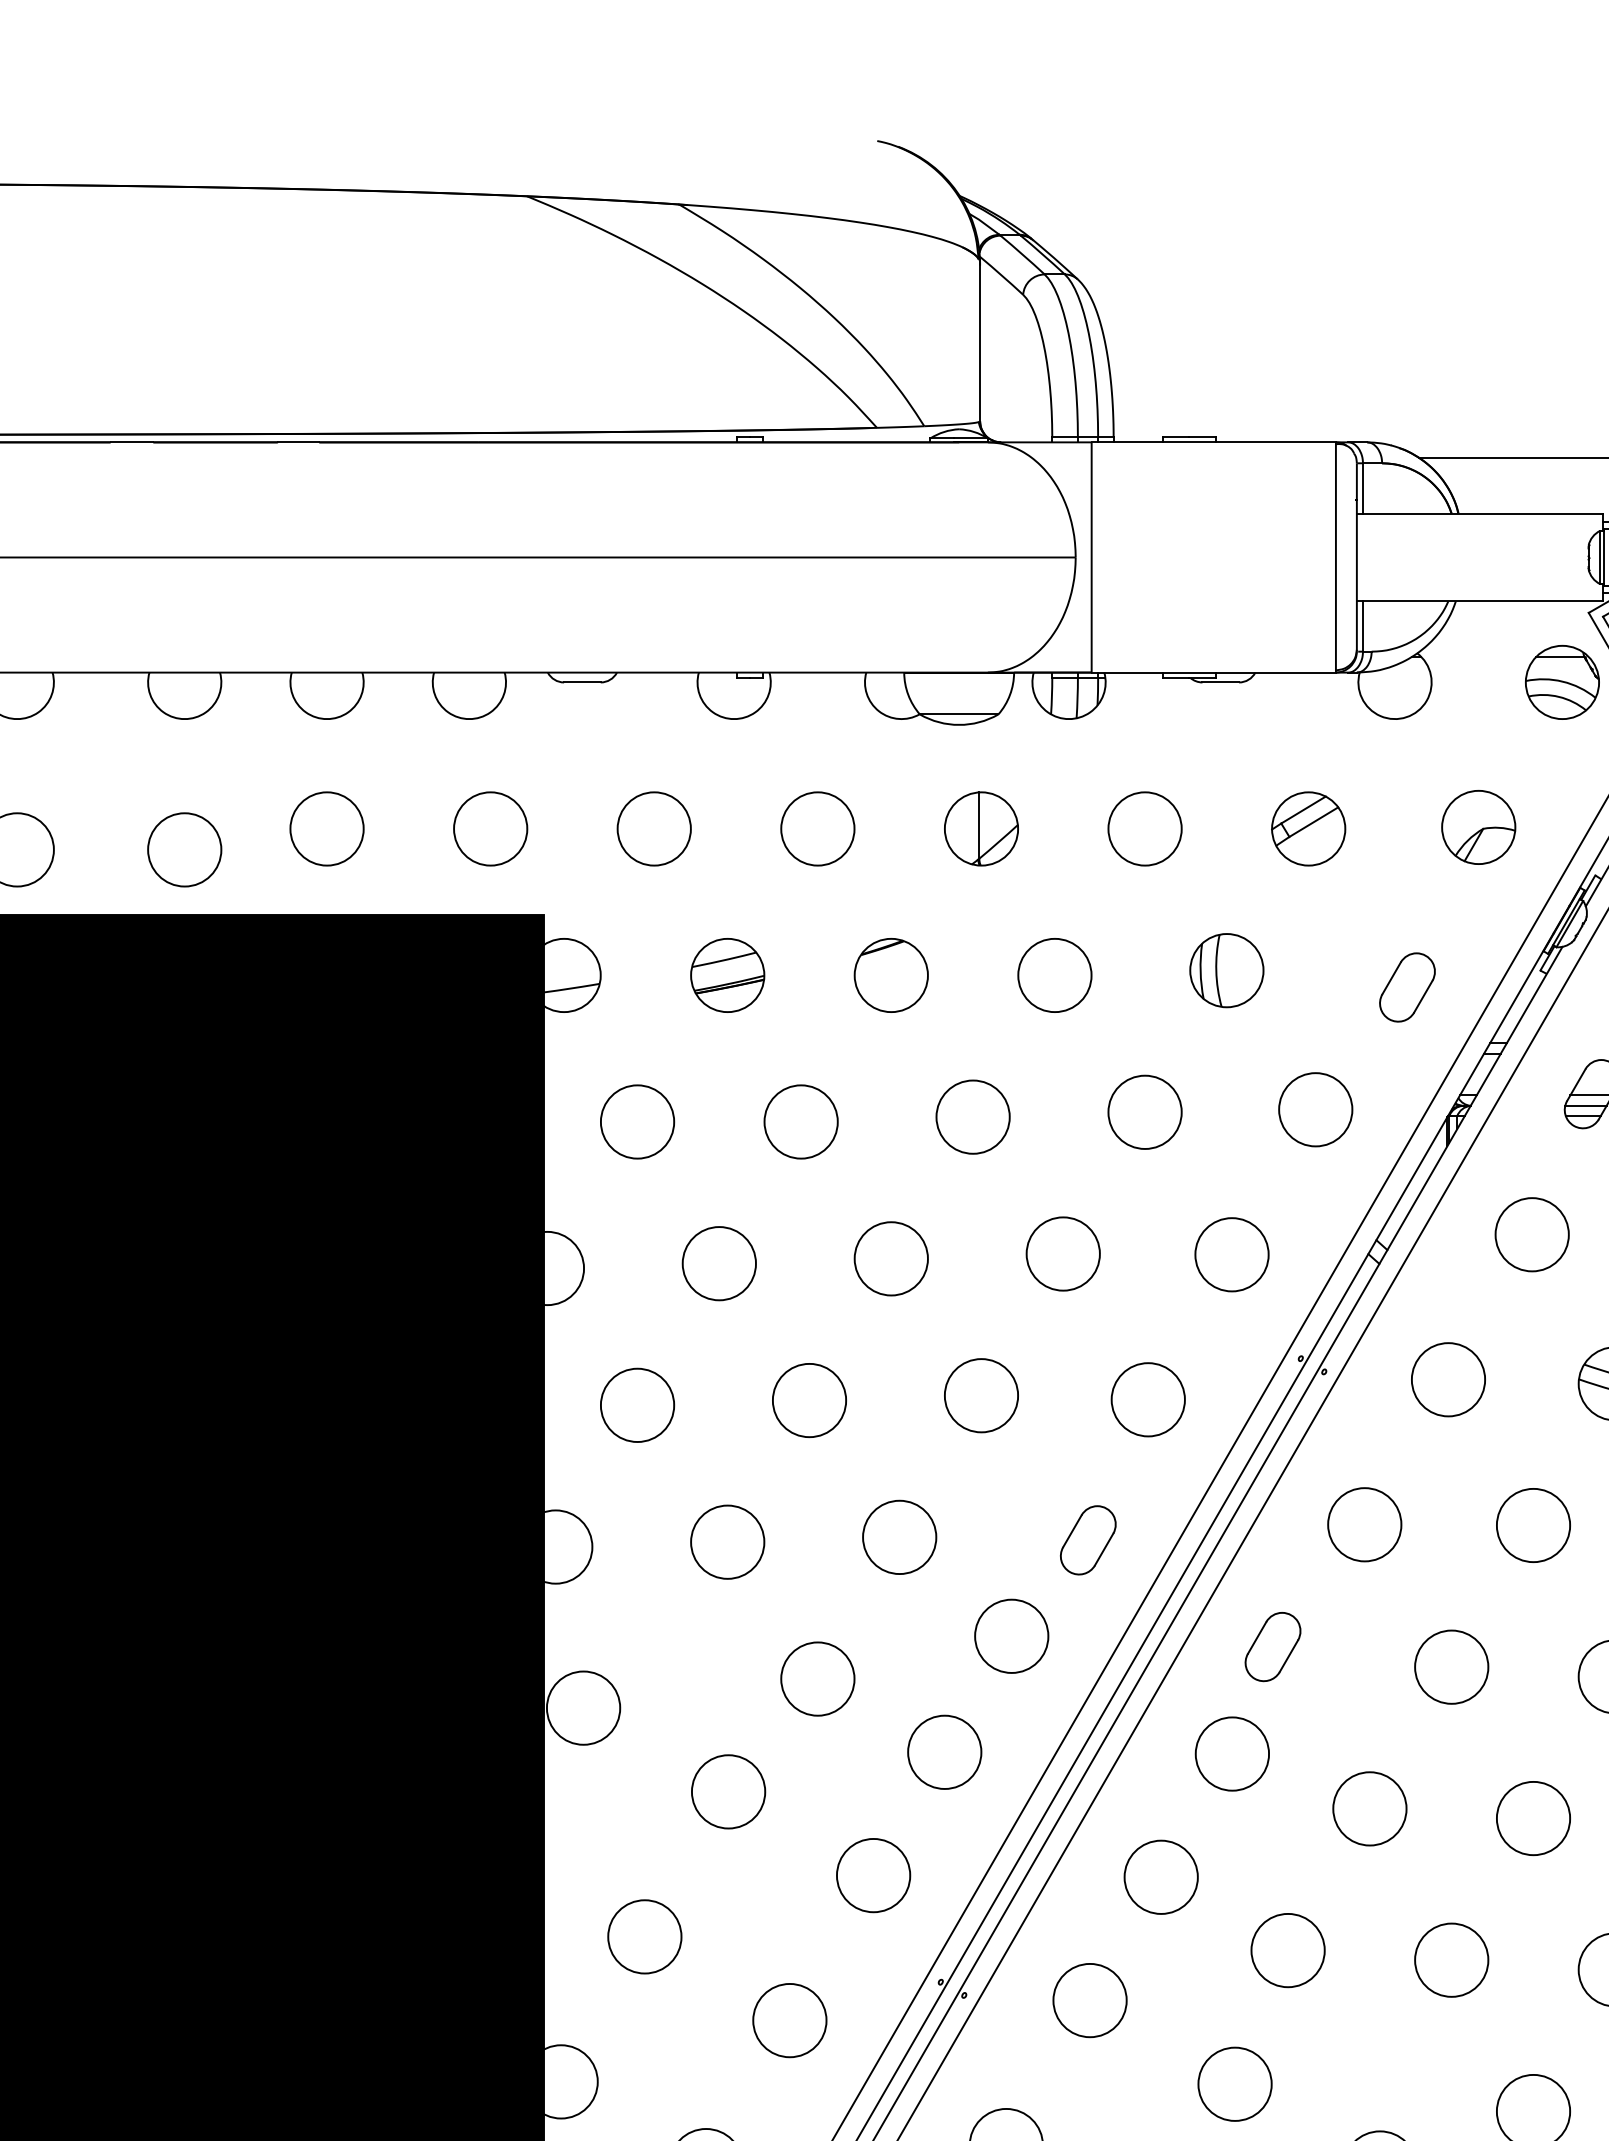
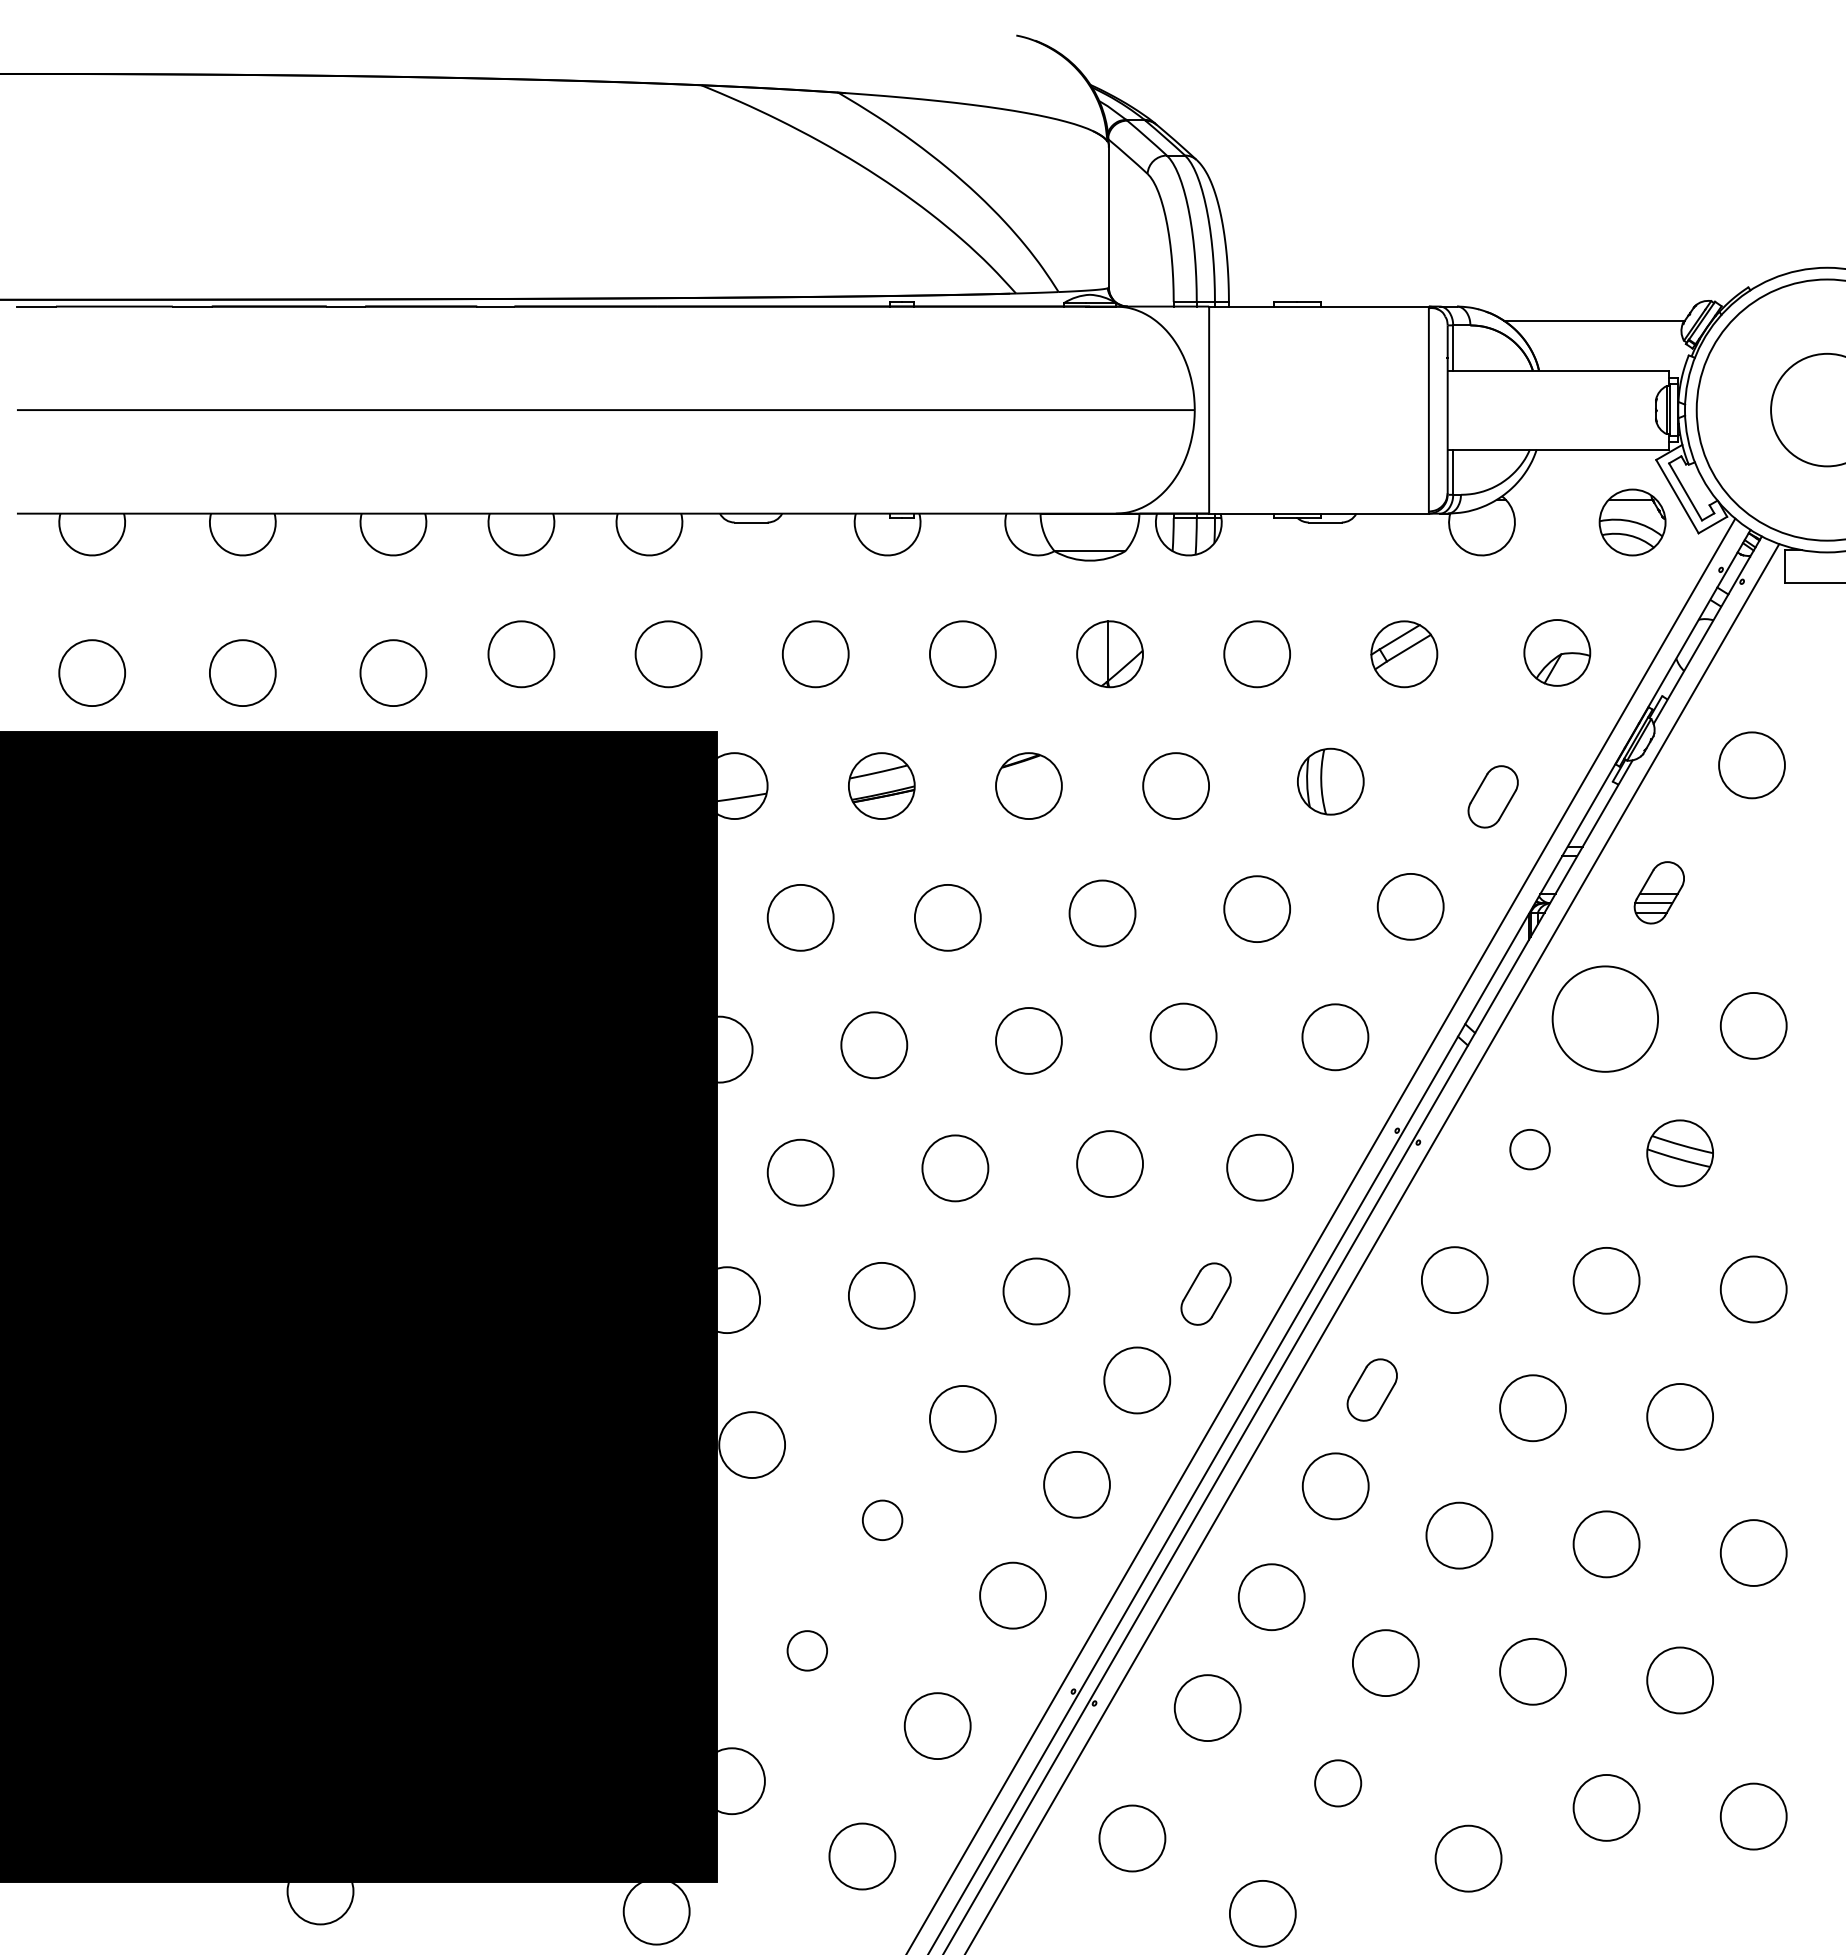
circle: (1532, 1235) -> (1605, 1019), size x1.6
circle: (1447, 1379) -> (1529, 1149), size x0.6
circle: (728, 1792) -> (882, 1520), size x0.6
circle: (645, 1936) -> (807, 1650), size x0.6
circle: (1235, 2084) -> (1338, 1783), size x0.7

